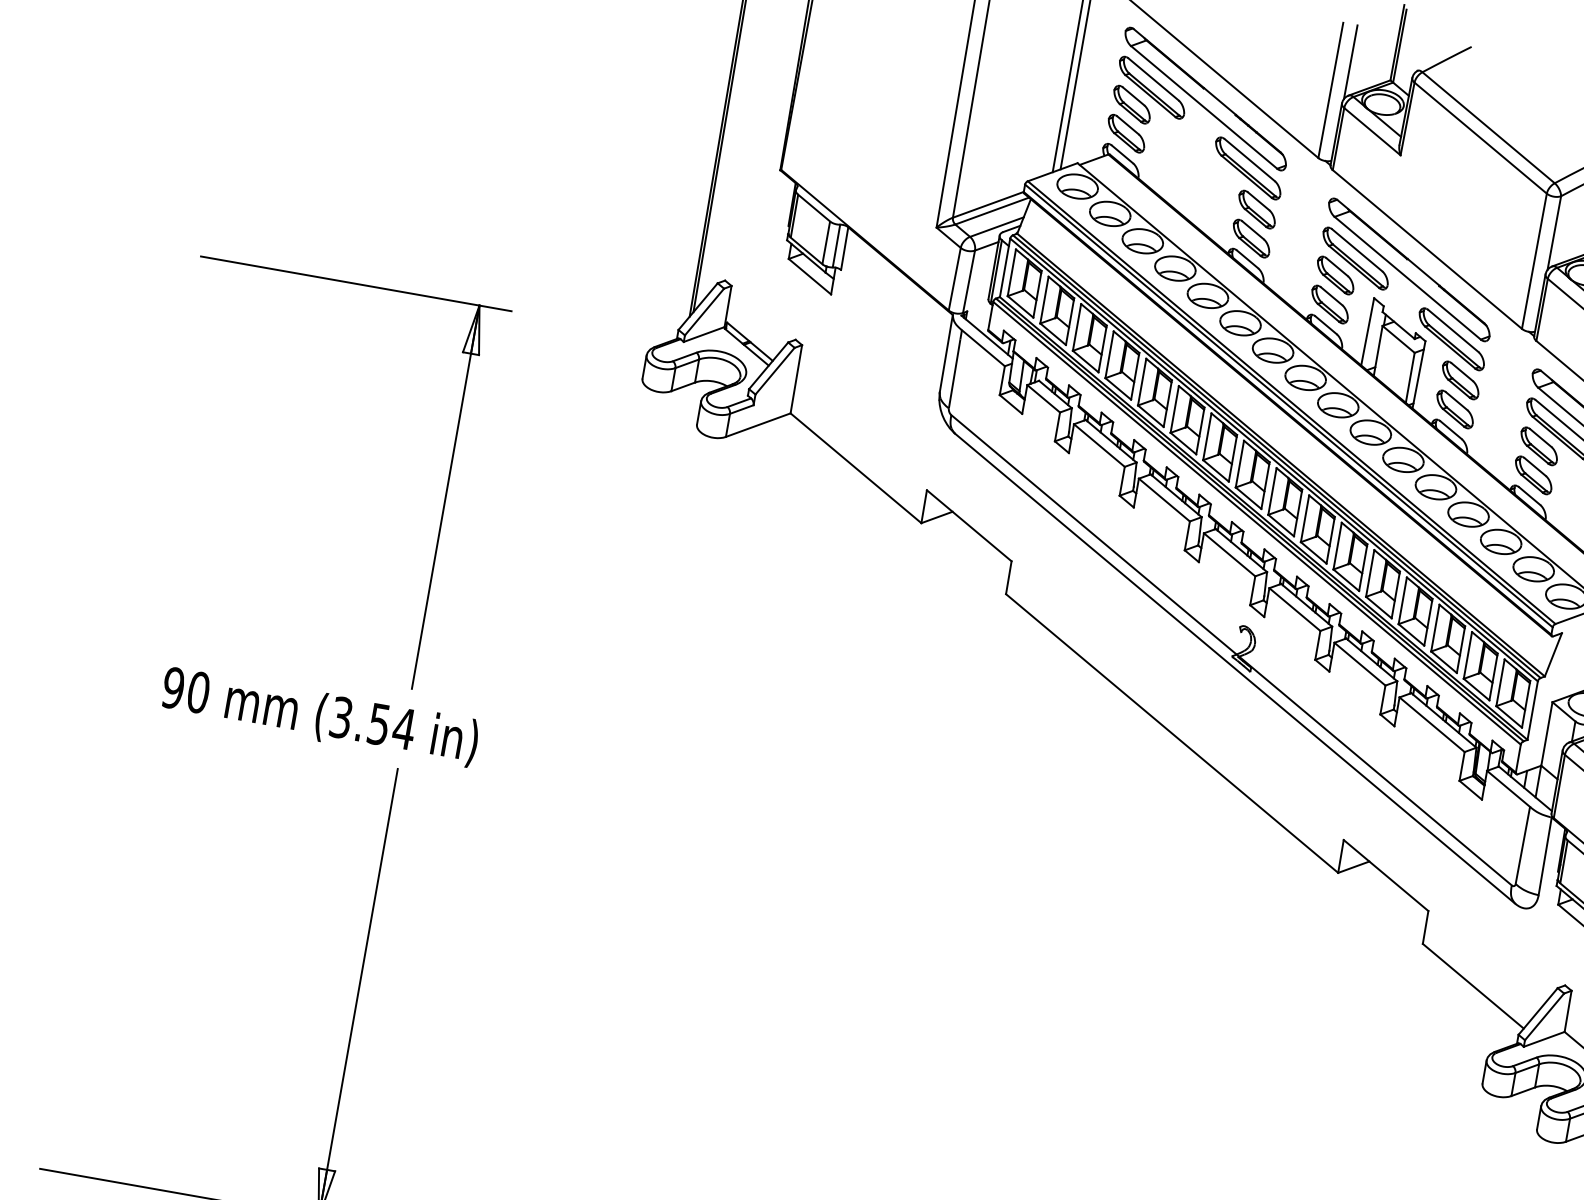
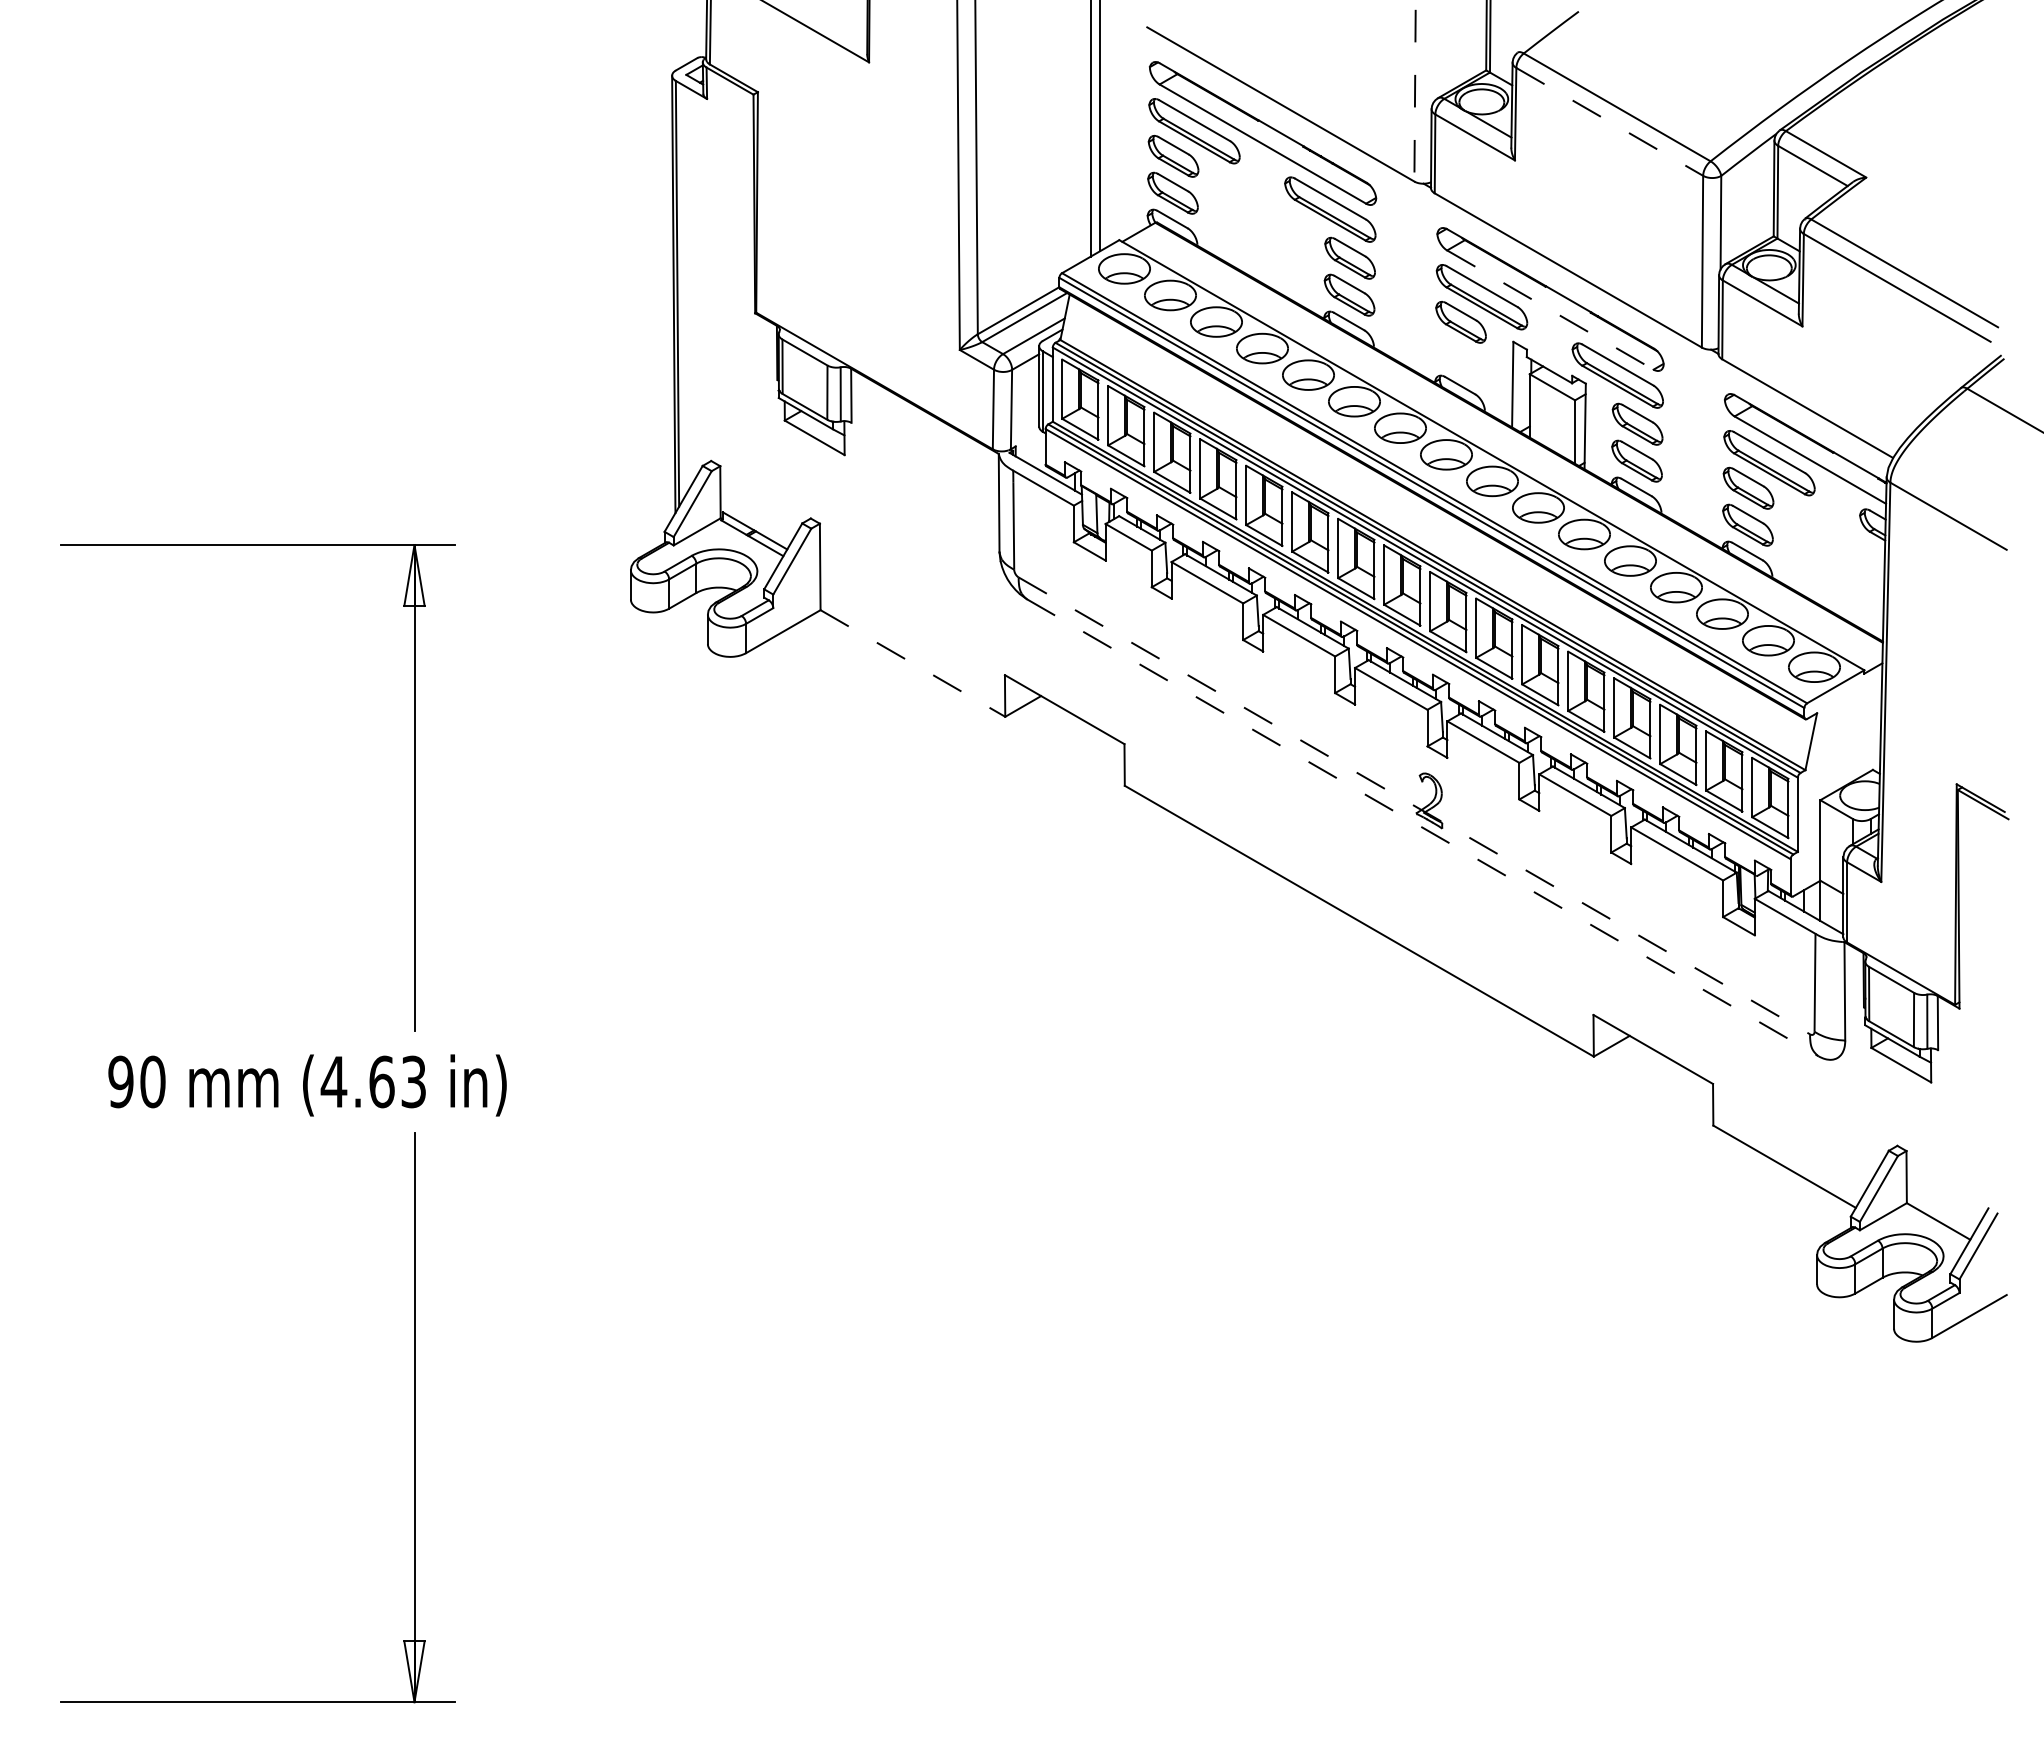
line: (1350, 62) -> (1433, 56), removed
line: (1331, 90) -> (1415, 95), solid -> dashed
line: (1480, 137) -> (1609, 121), solid -> dashed
line: (1407, 278) -> (1550, 310), solid -> dashed
part: (1330, 303) -> (1460, 358), removed
line: (855, 468) -> (912, 663), solid -> dashed
line: (1231, 649) -> (1414, 805), solid -> dashed
line: (1234, 668) -> (1422, 827), solid -> dashed
text: (372, 722) -> (373, 1081), (3.54 -> (4.63

